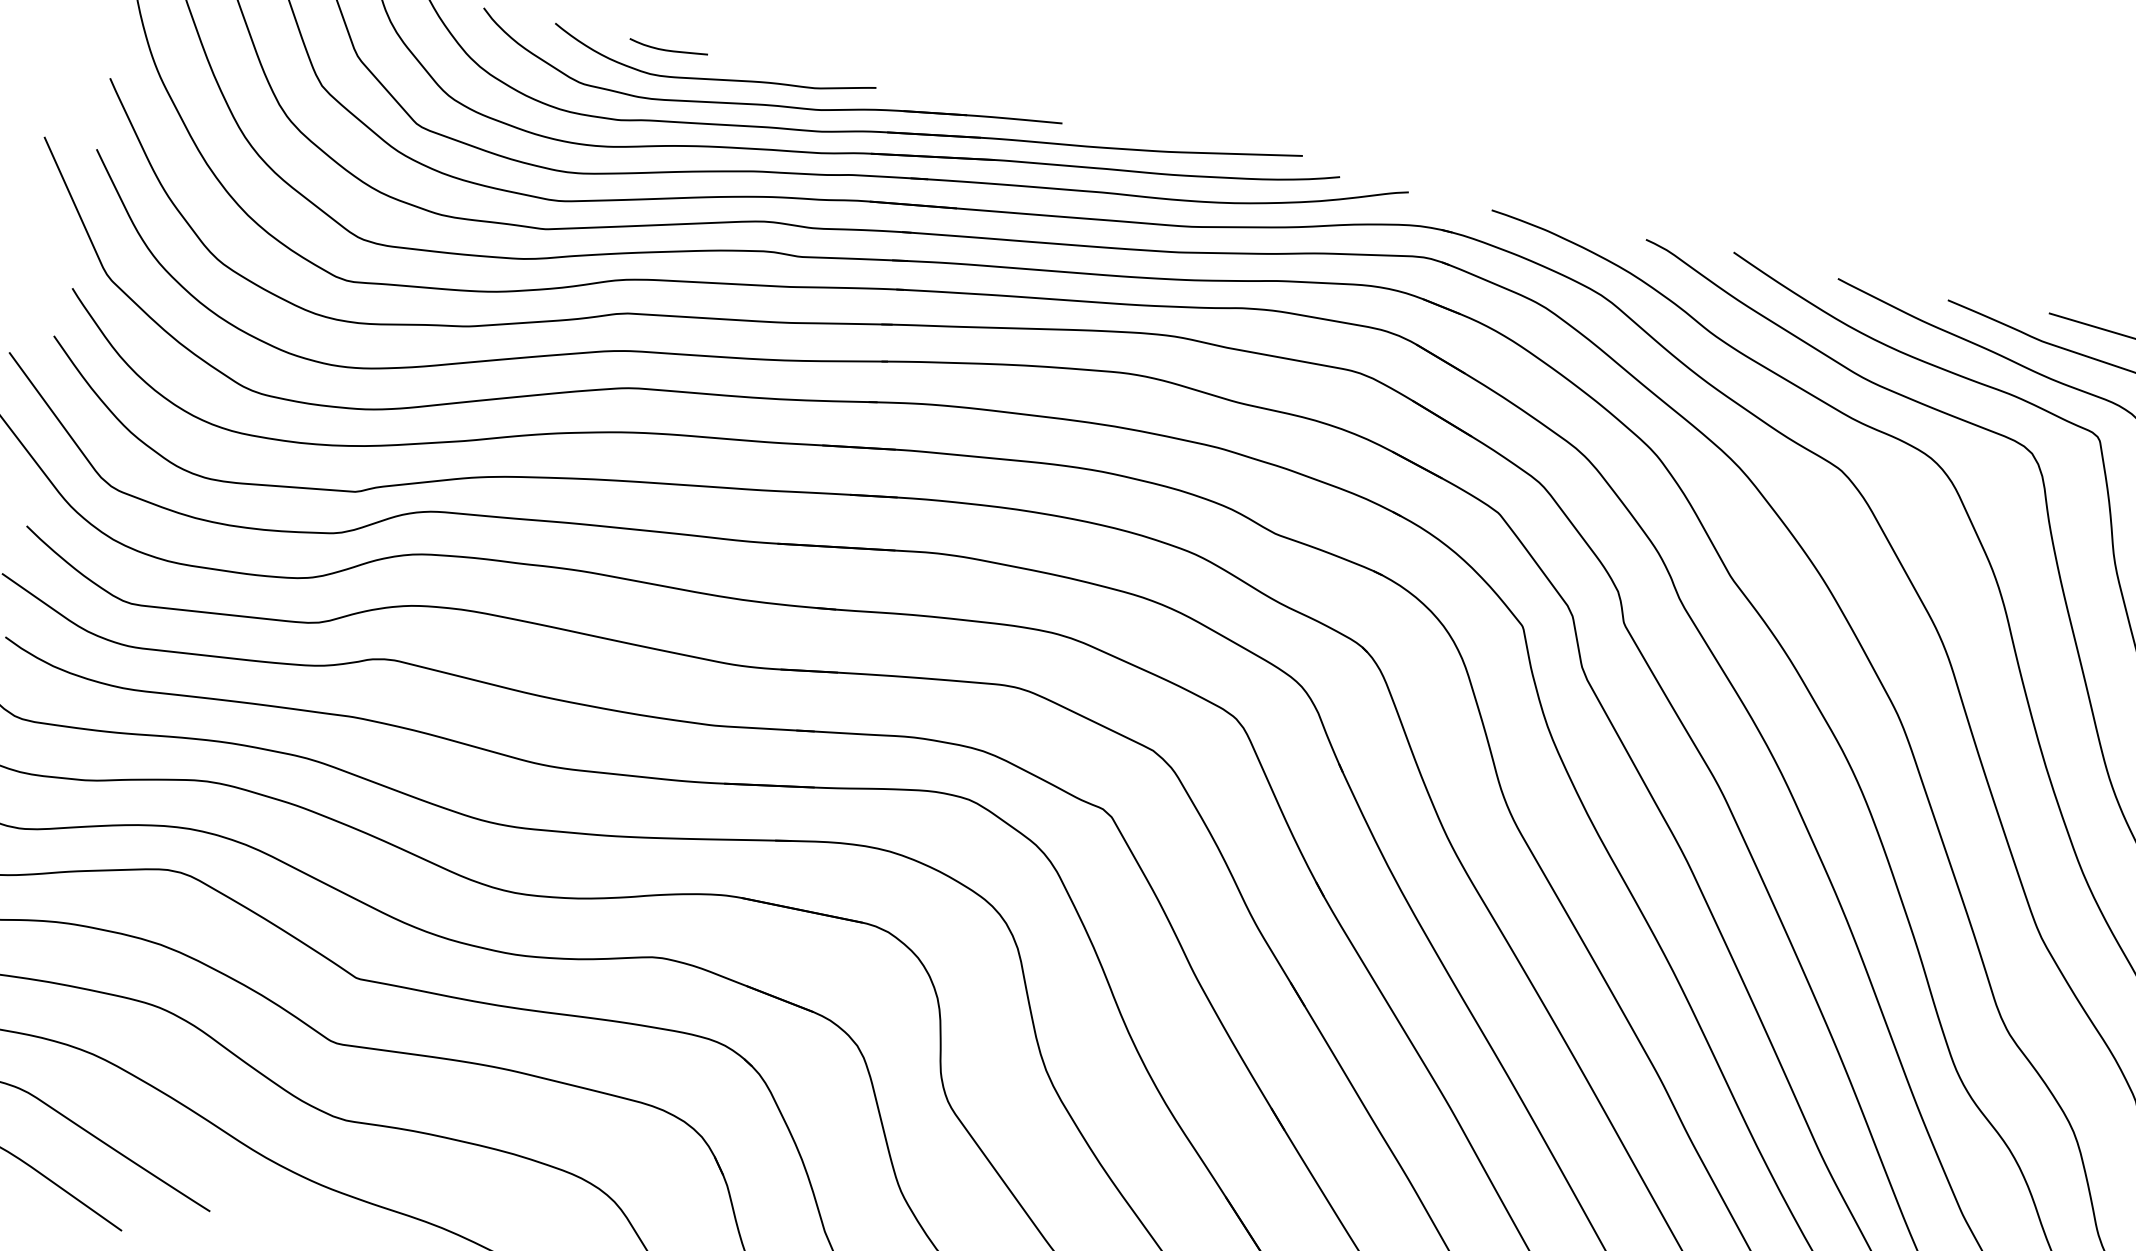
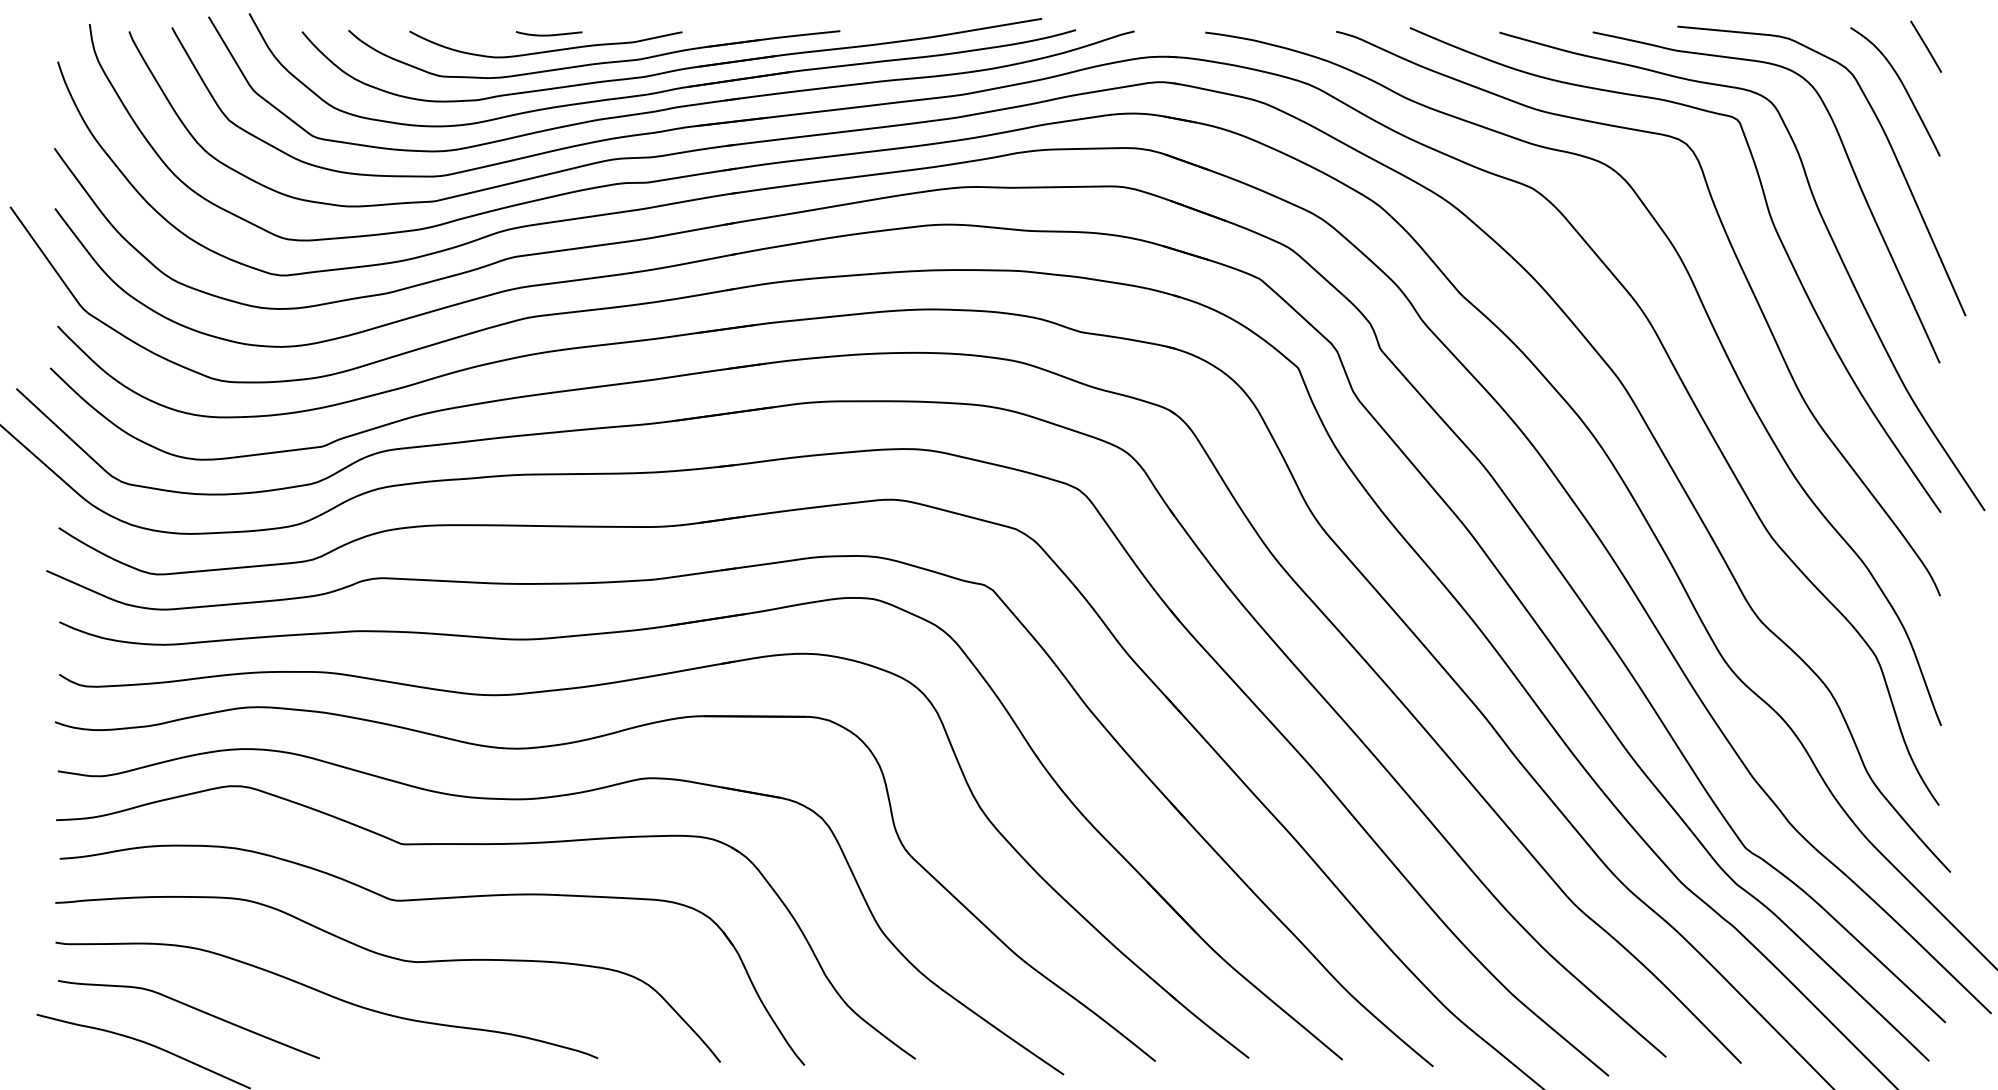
curve: (667, 49) -> (548, 34), moved

